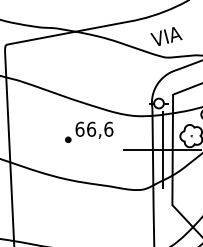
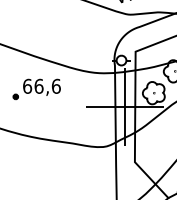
part: (89, 131) -> (37, 88), moved

